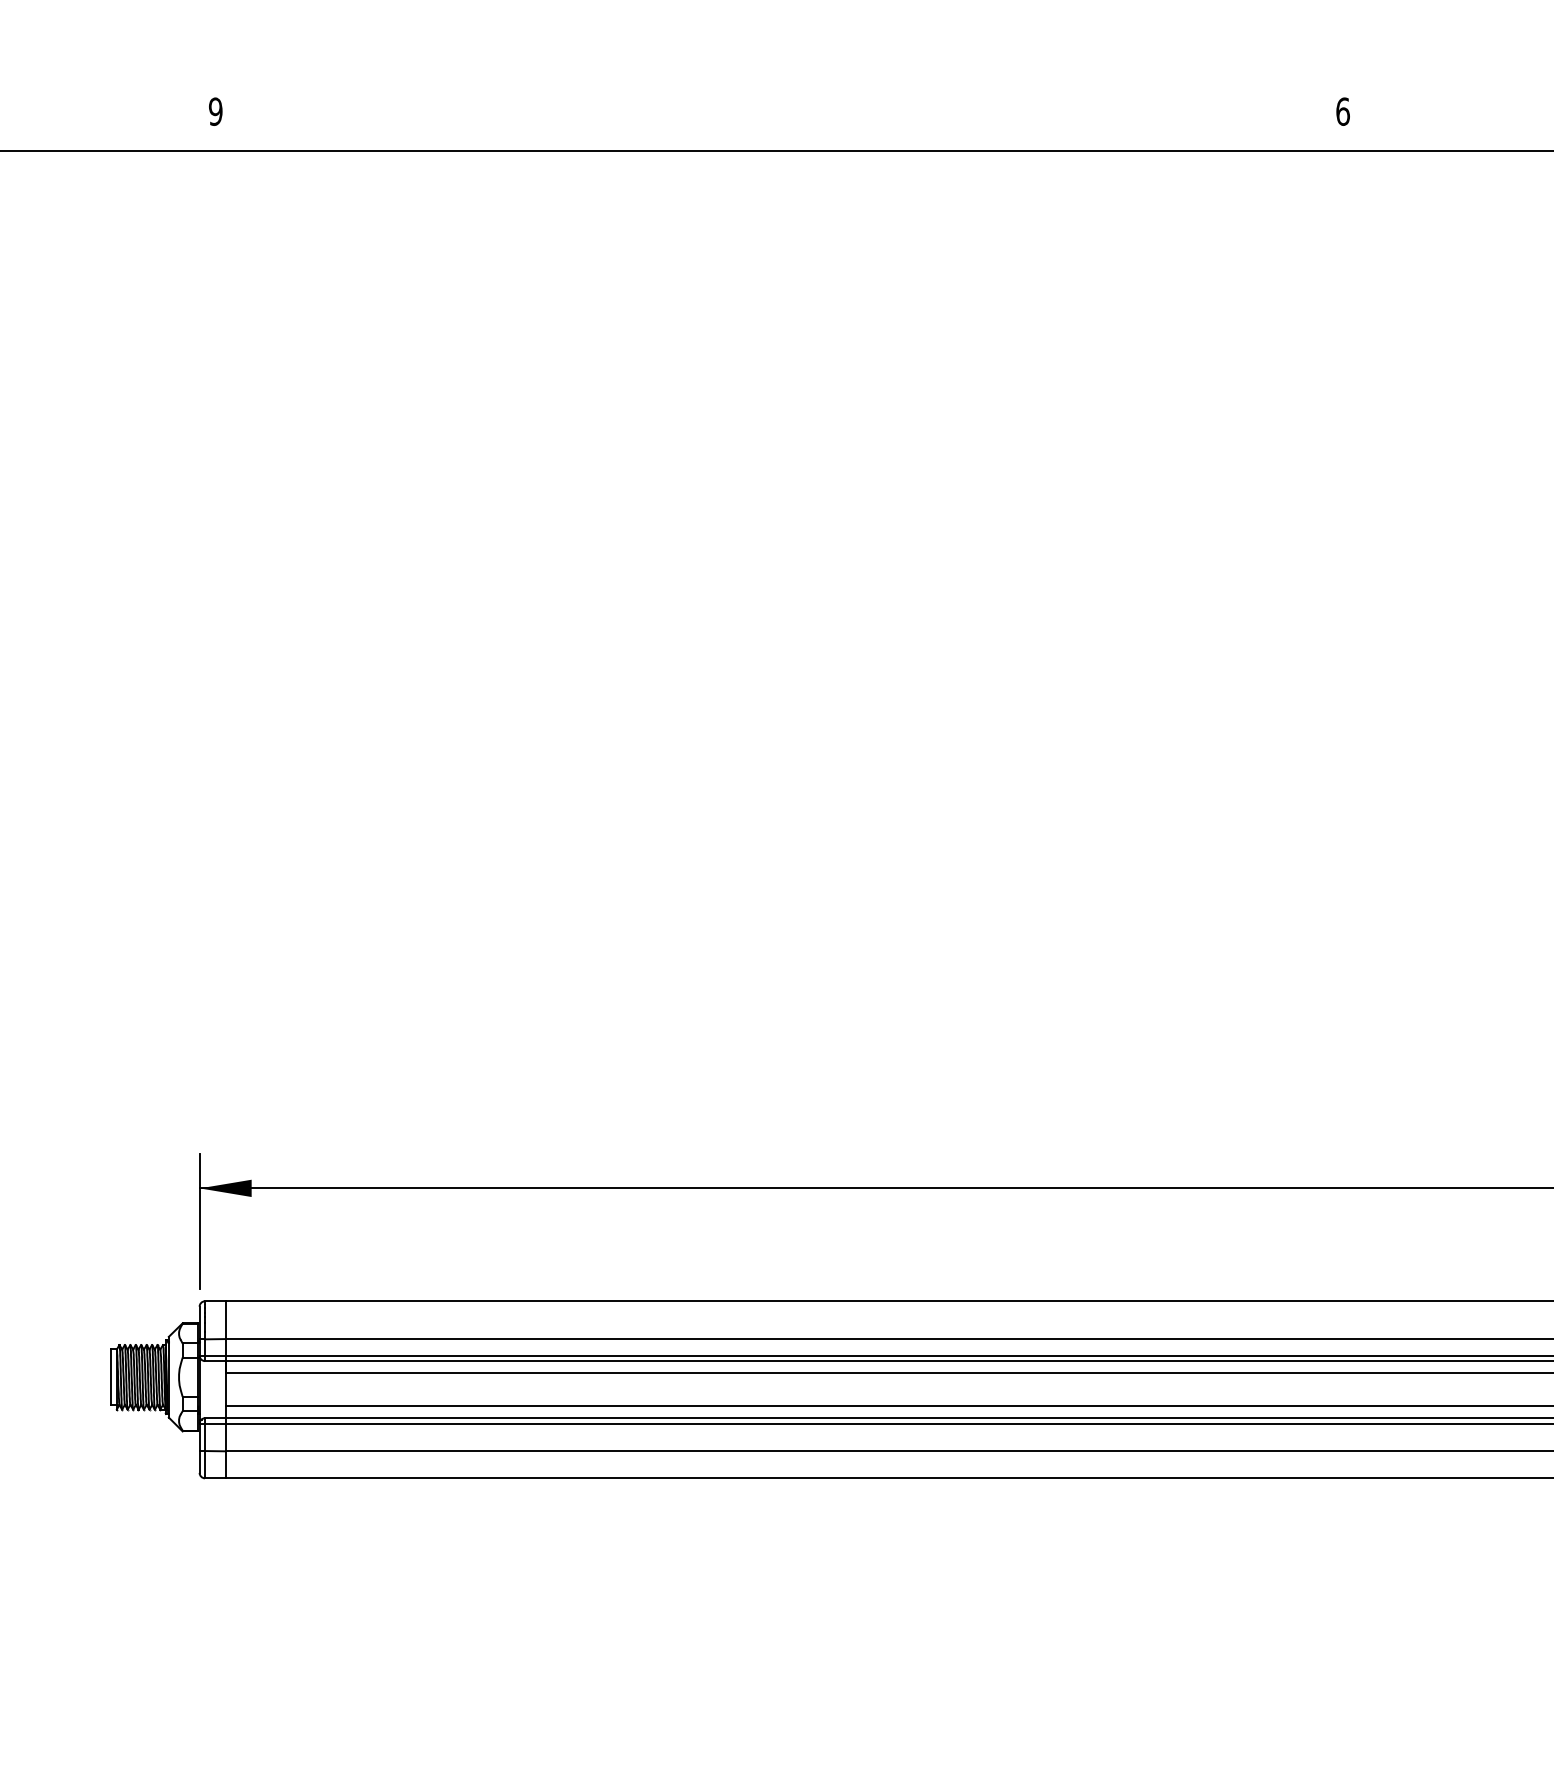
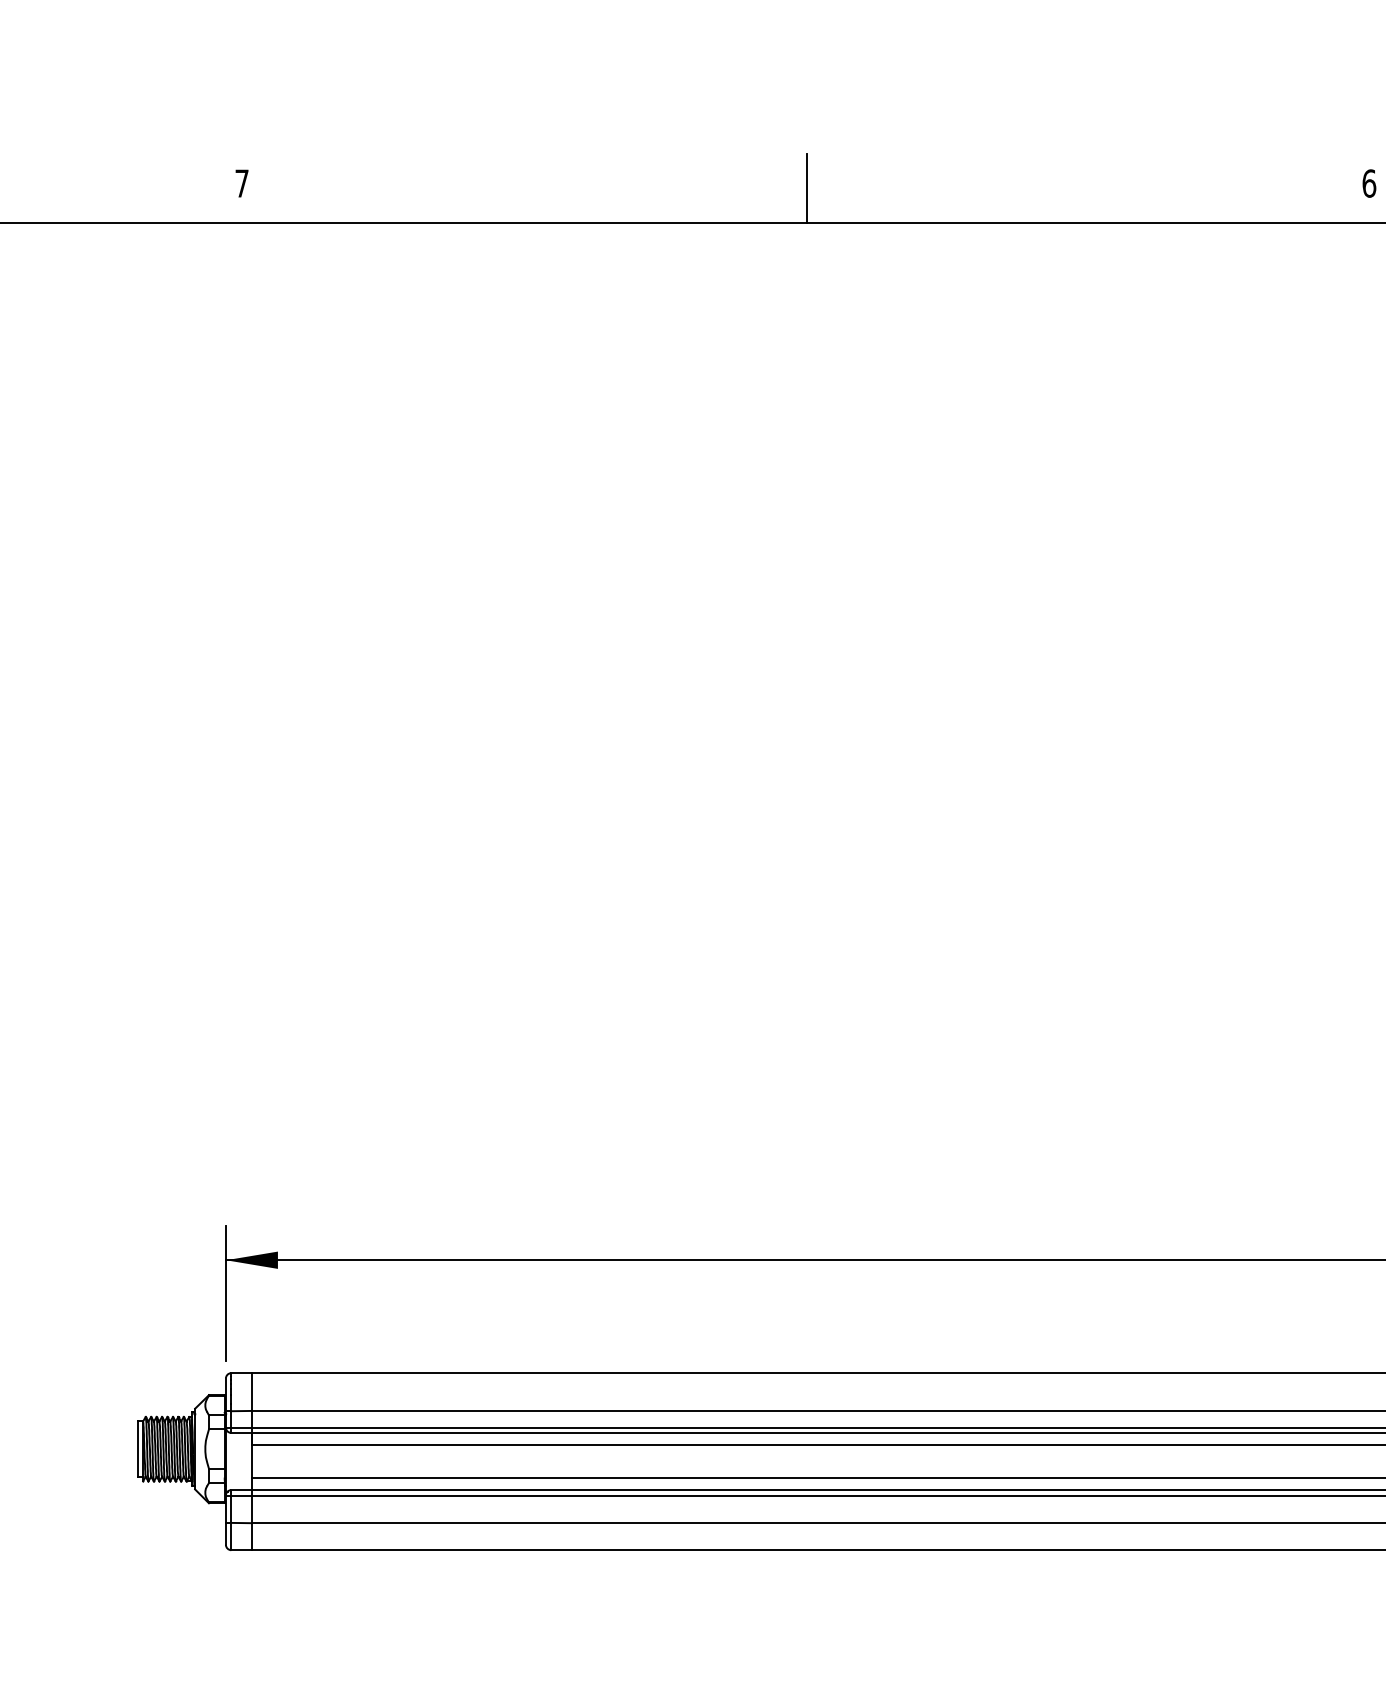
text: (215, 111) -> (241, 183), 9 -> 7
line: (780, 116) -> (806, 188), added

